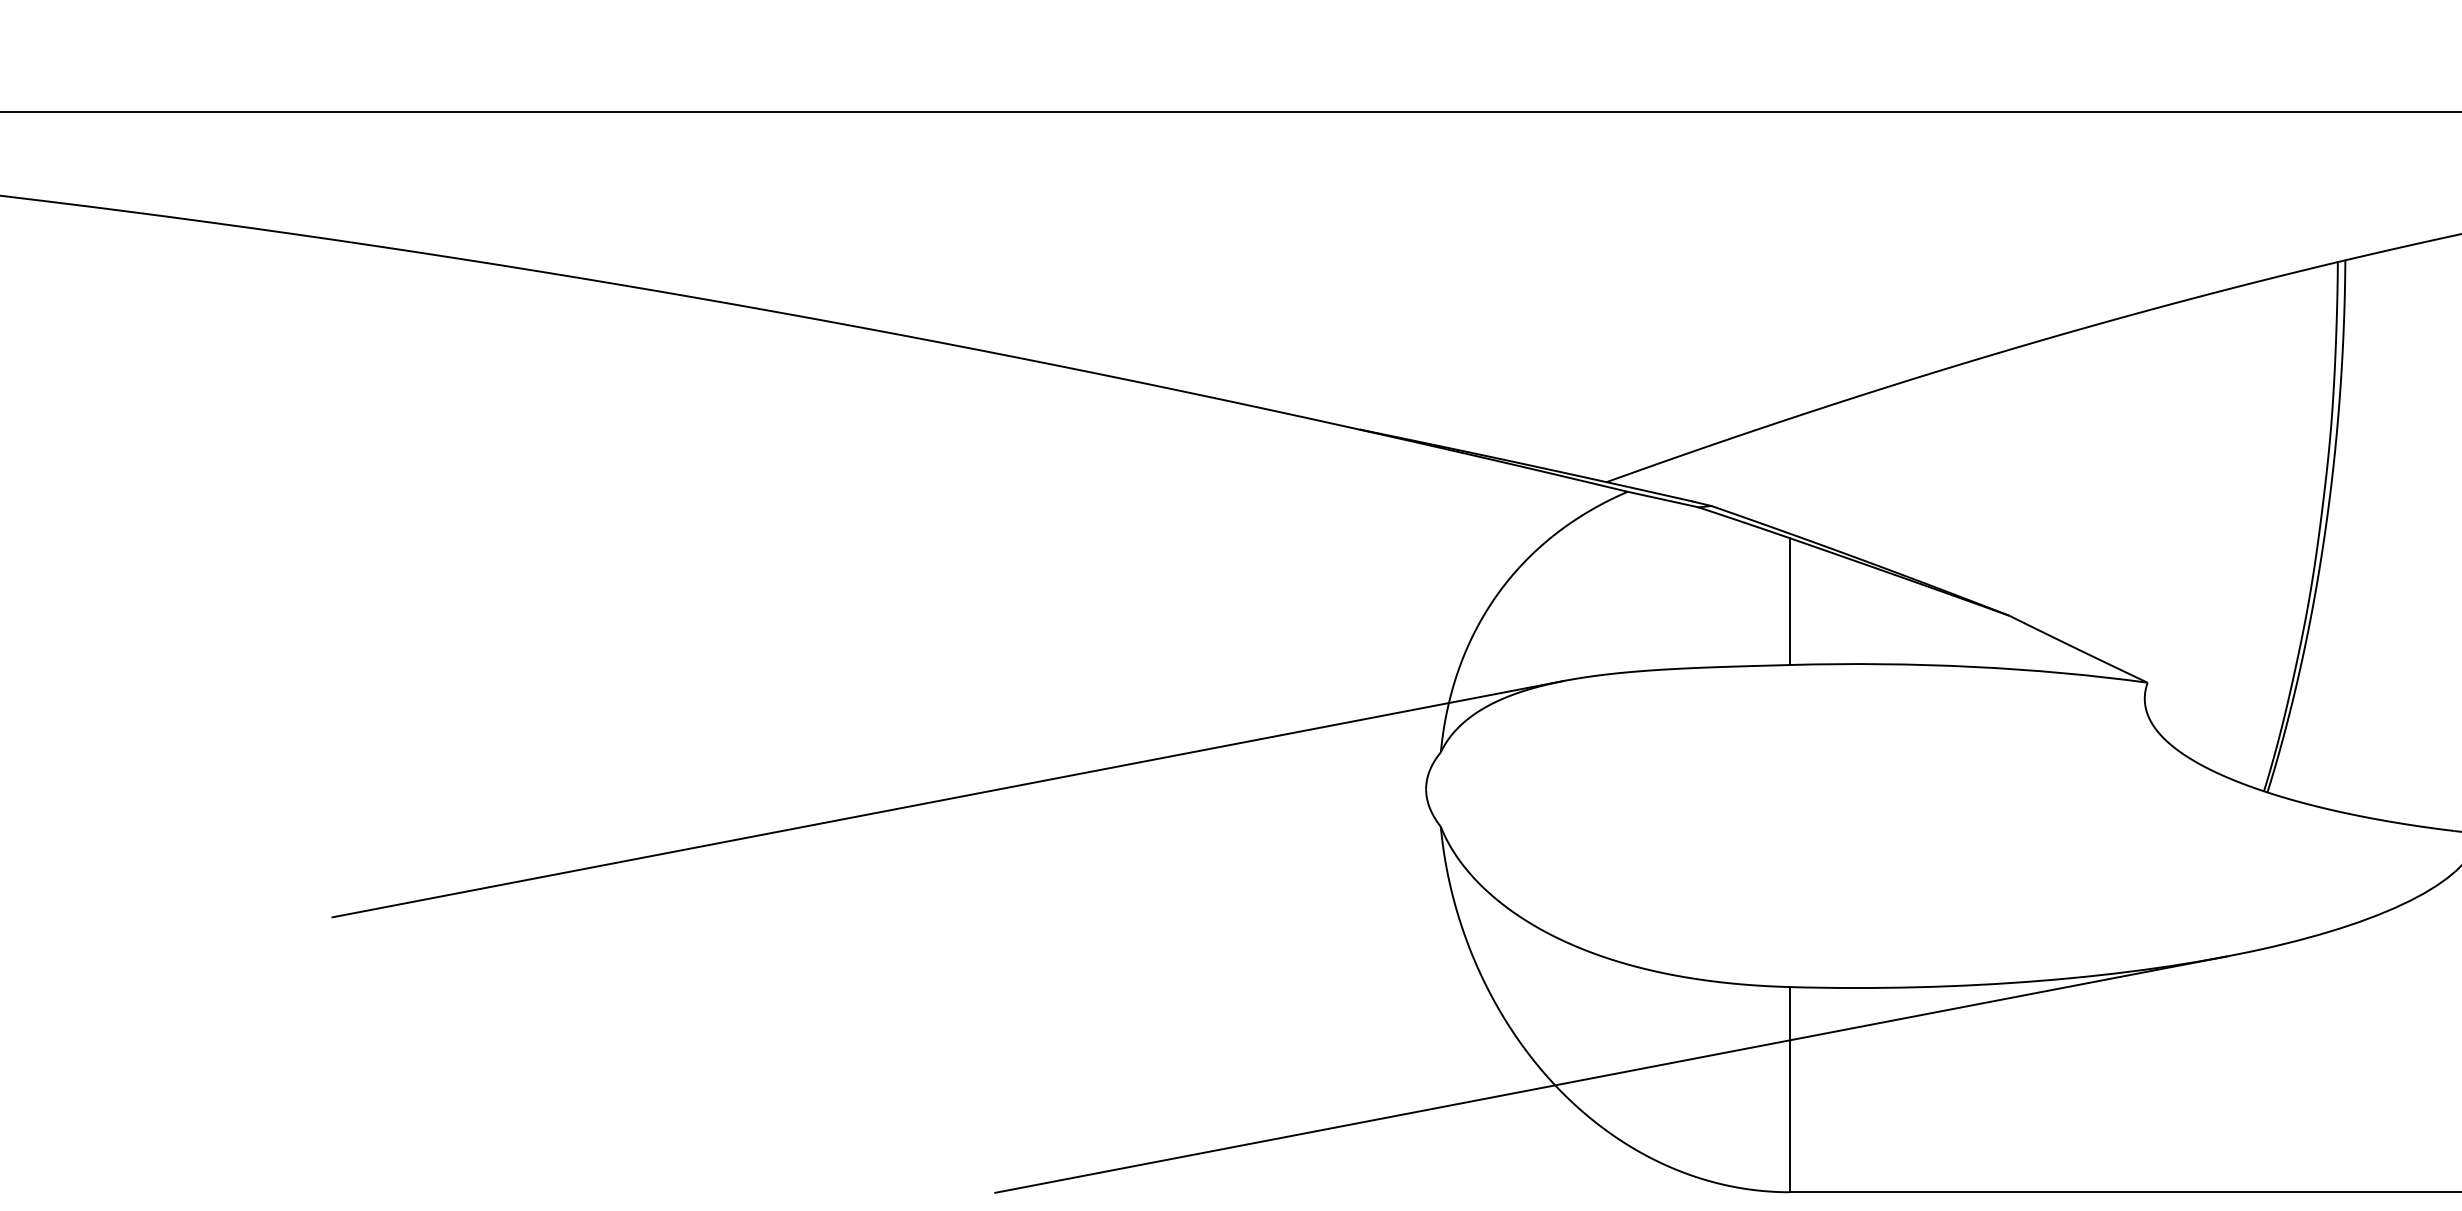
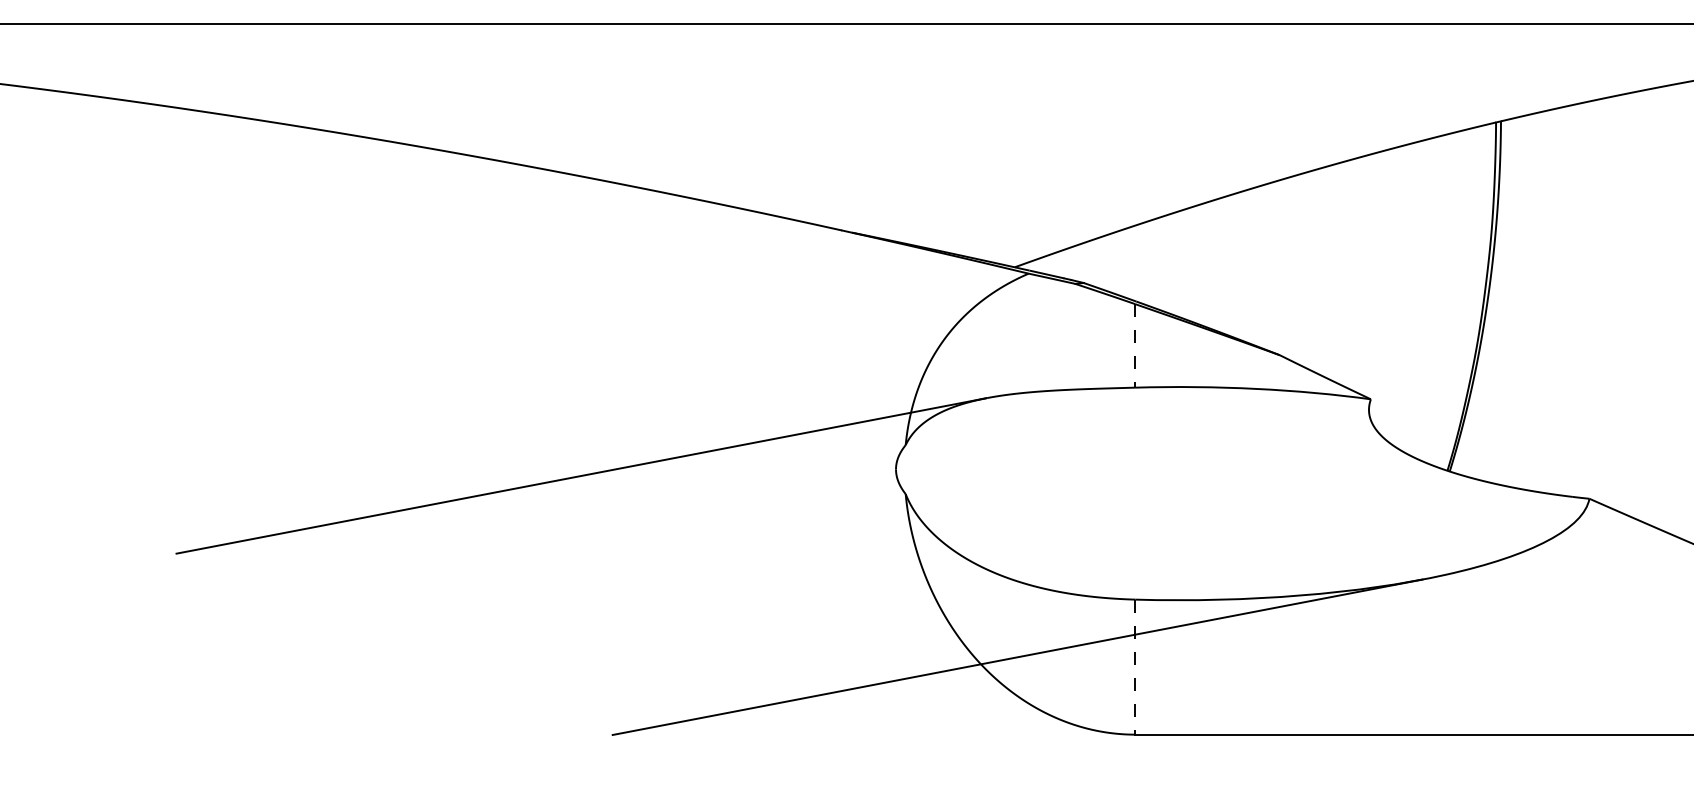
line: (1790, 600) -> (1135, 345), solid -> dashed
line: (1790, 1090) -> (1135, 667), solid -> dashed

